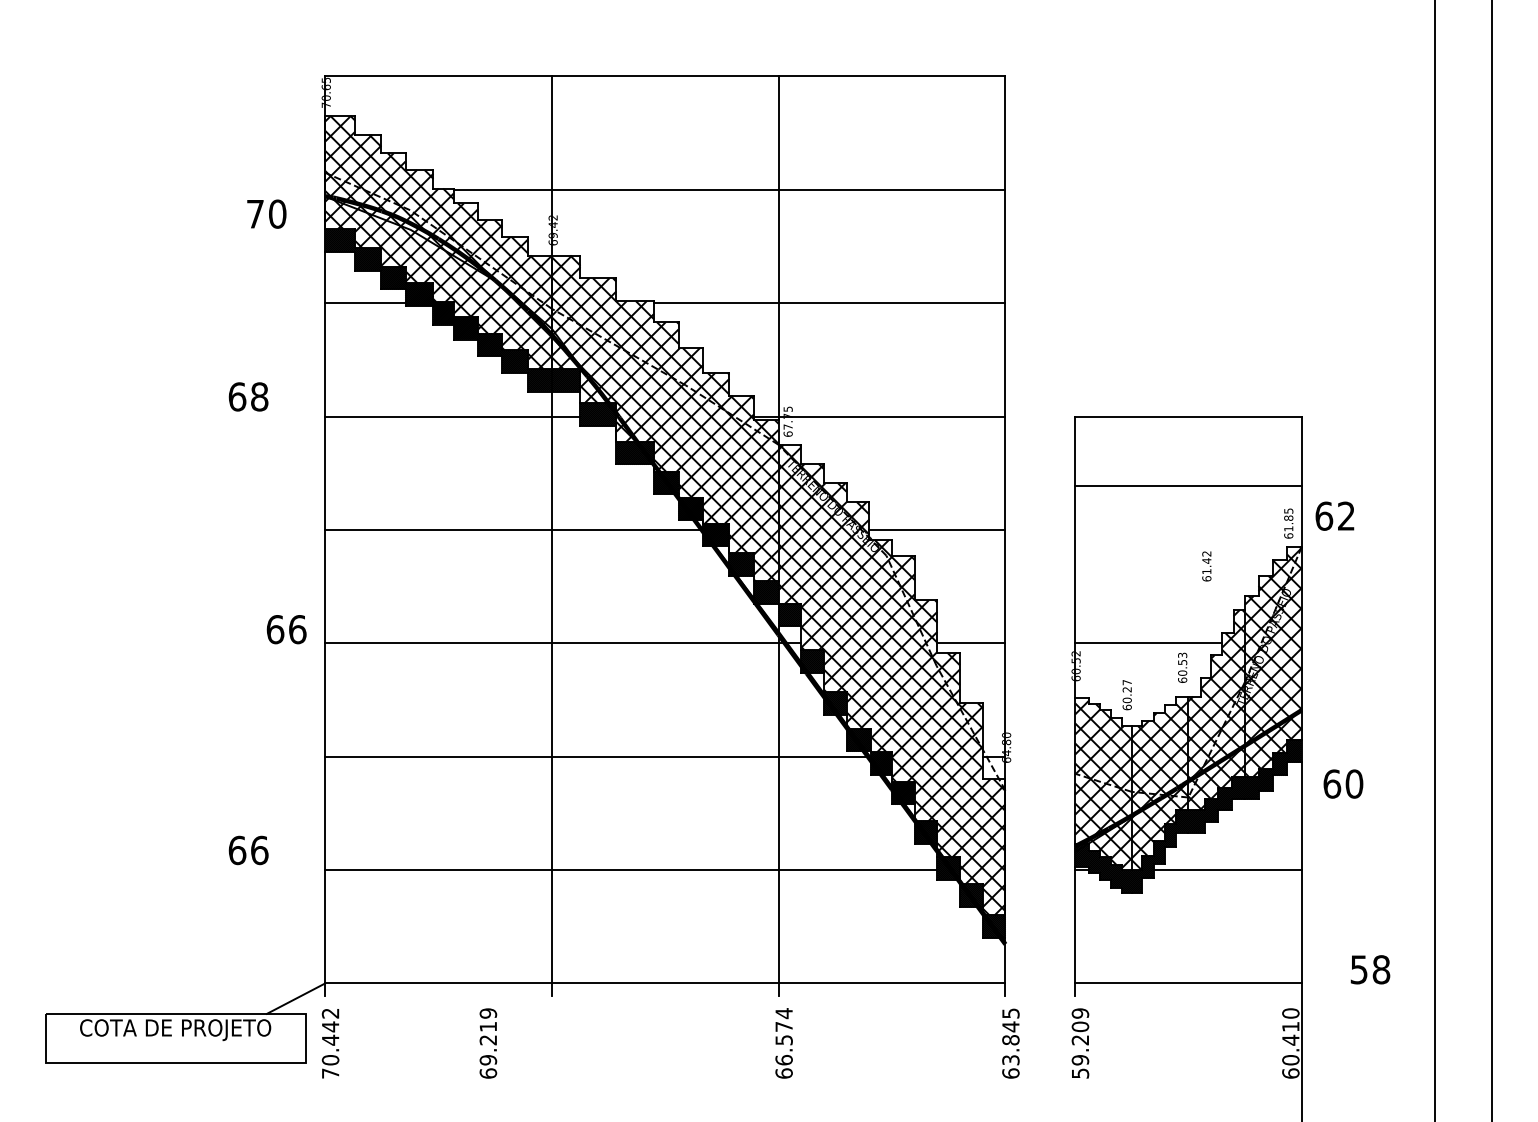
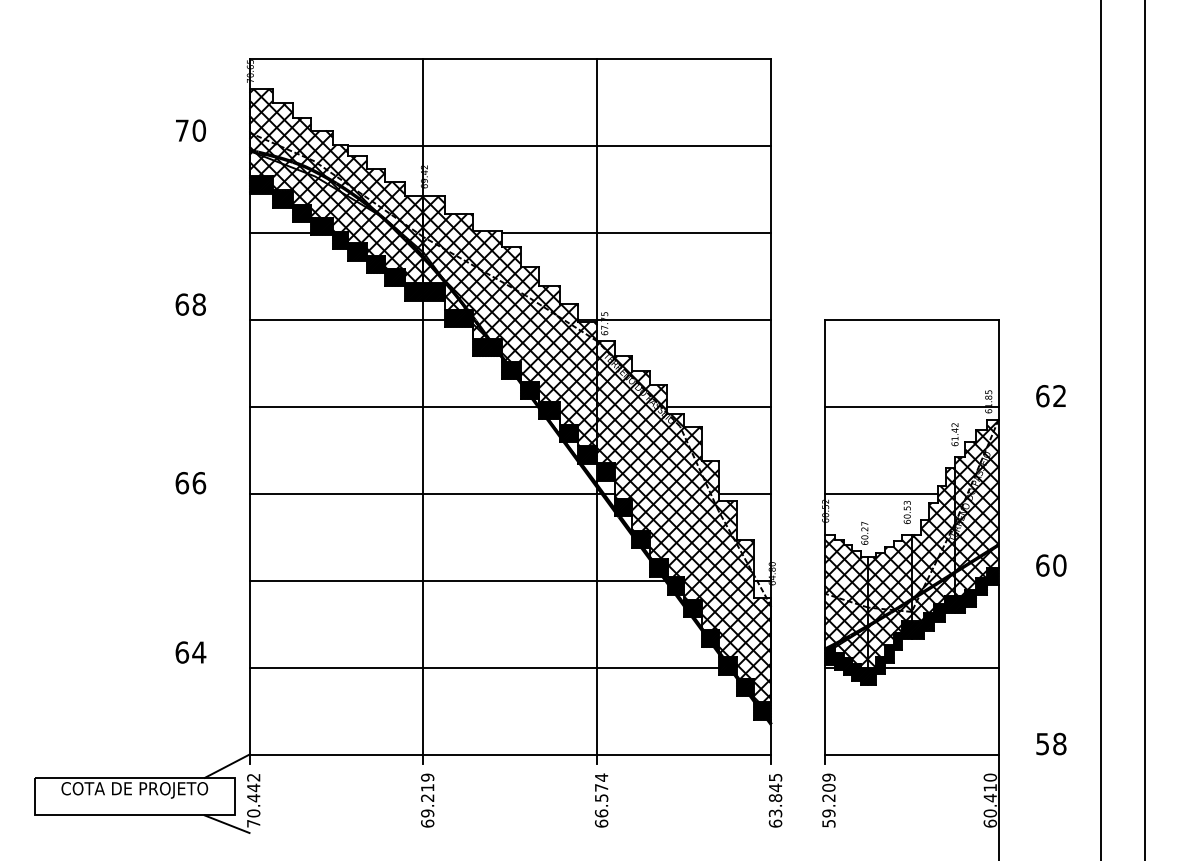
text: (266, 213) -> (190, 130), moved
line: (1188, 485) -> (911, 406), moved
text: (1334, 515) -> (1050, 395), moved
text: (1206, 566) -> (954, 434), moved
text: (286, 629) -> (190, 483), moved
text: (1343, 783) -> (1051, 565), moved
text: (259, 850) -> (199, 652), 66 -> 64
text: (488, 1043) -> (427, 800), moved
line: (295, 1073) -> (226, 823), added

